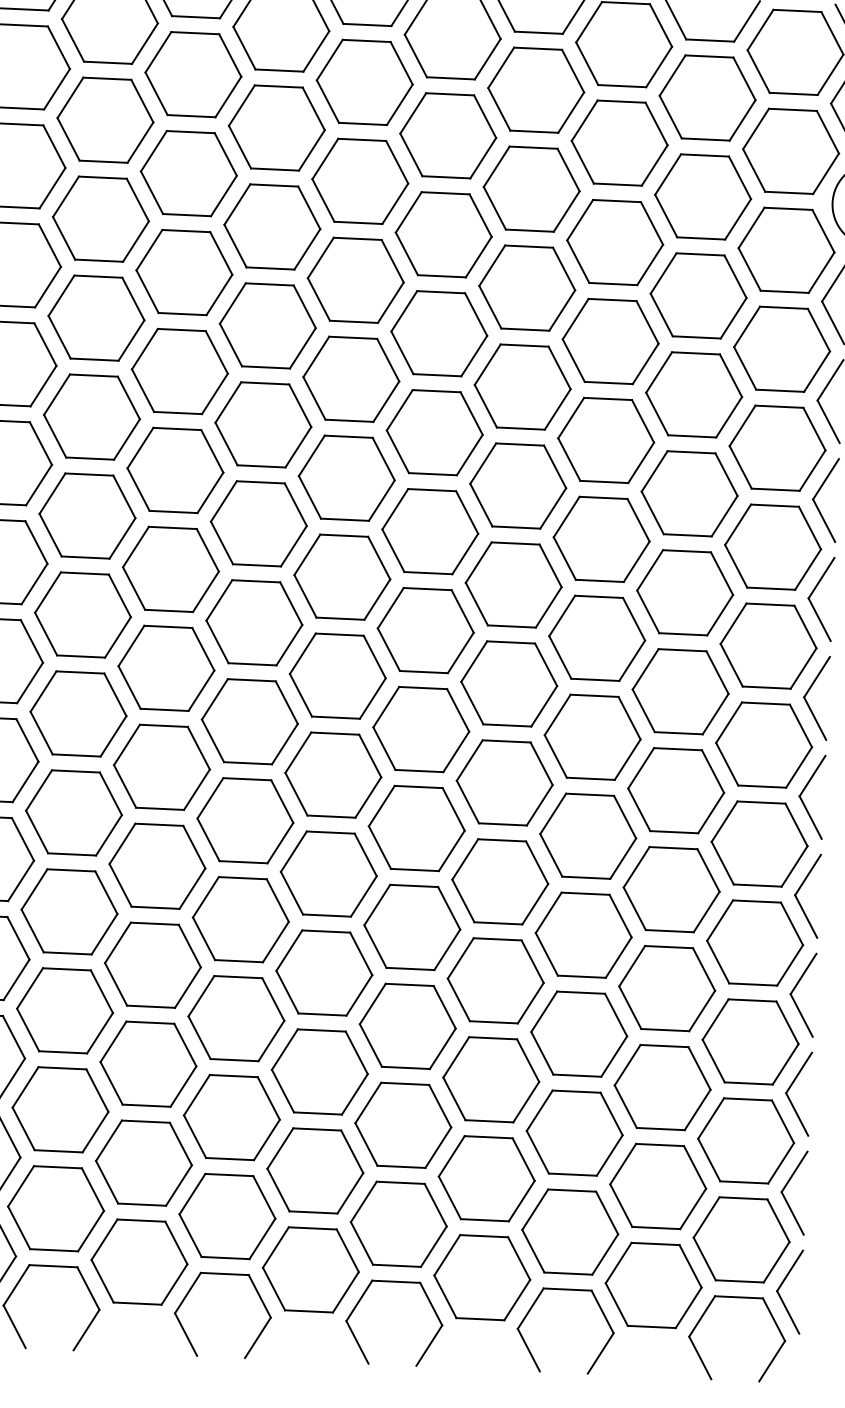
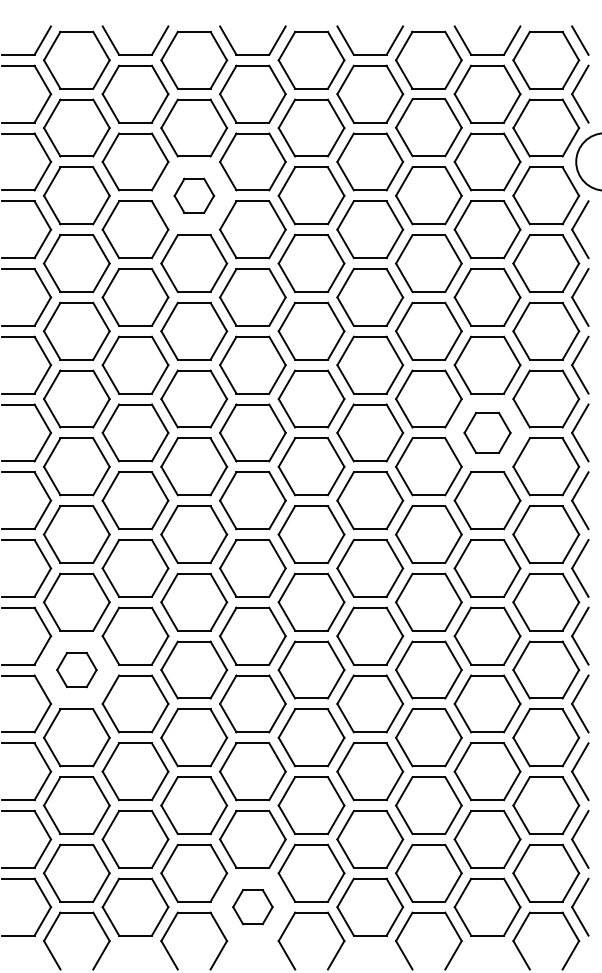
part: (272, 226) -> (194, 195), size x0.6
part: (685, 592) -> (487, 432), size x0.7
part: (69, 911) -> (76, 669), size x0.6
part: (310, 1268) -> (252, 906), size x0.6

